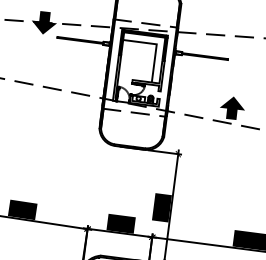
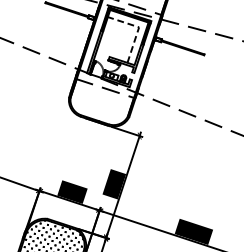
line: (156, 46) -> (138, 29), solid -> dashed
fill: (232, 108) -> (199, 102), removed

